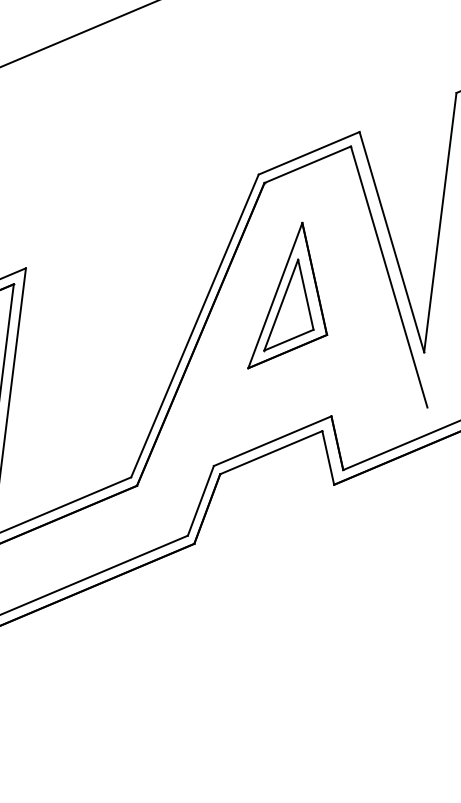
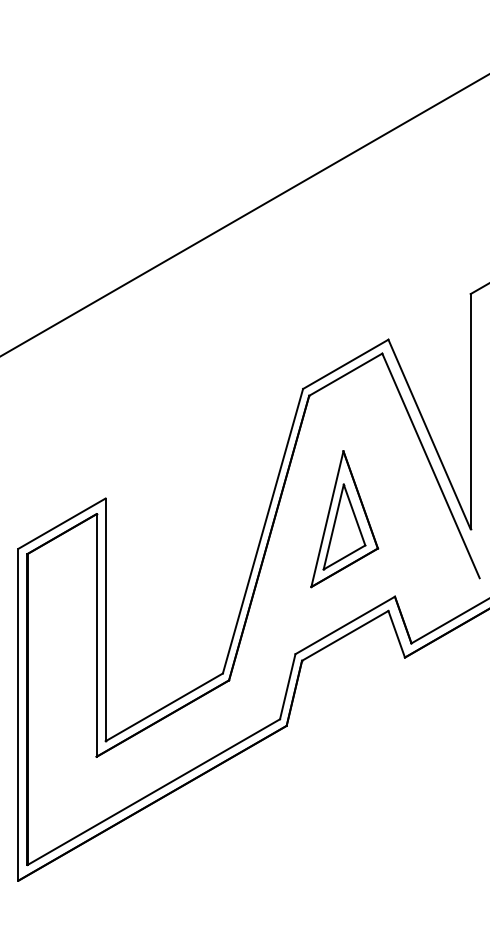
part: (294, 298) -> (344, 519), moved

